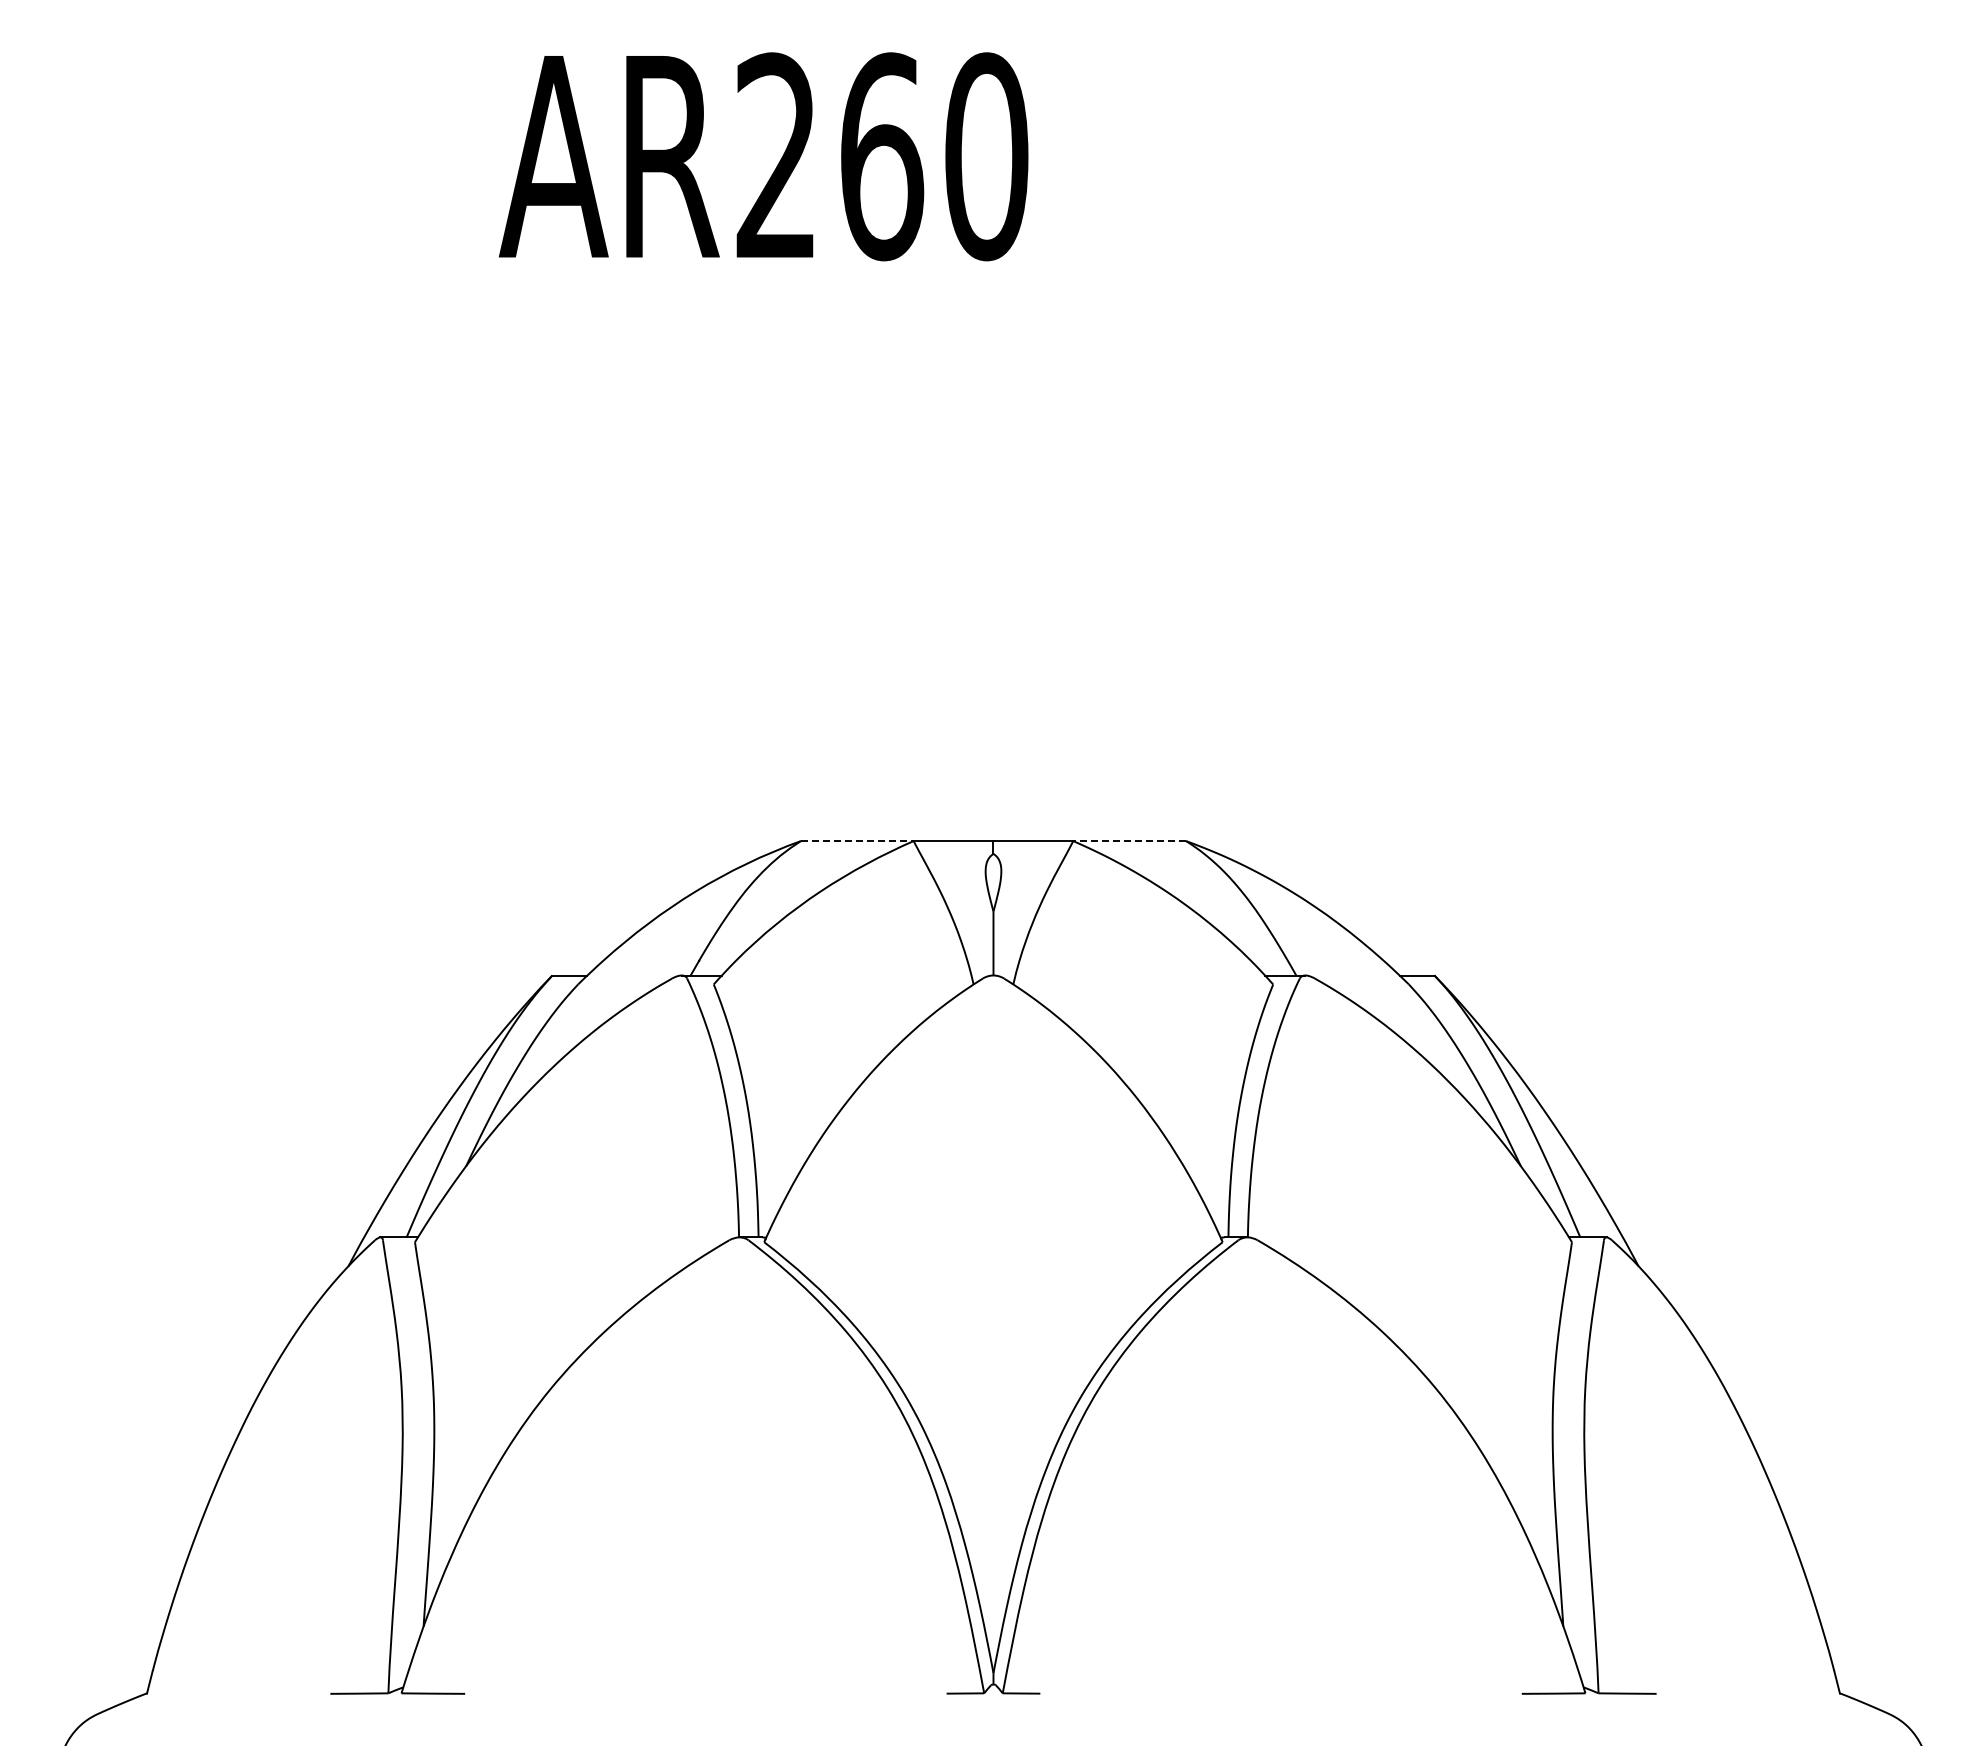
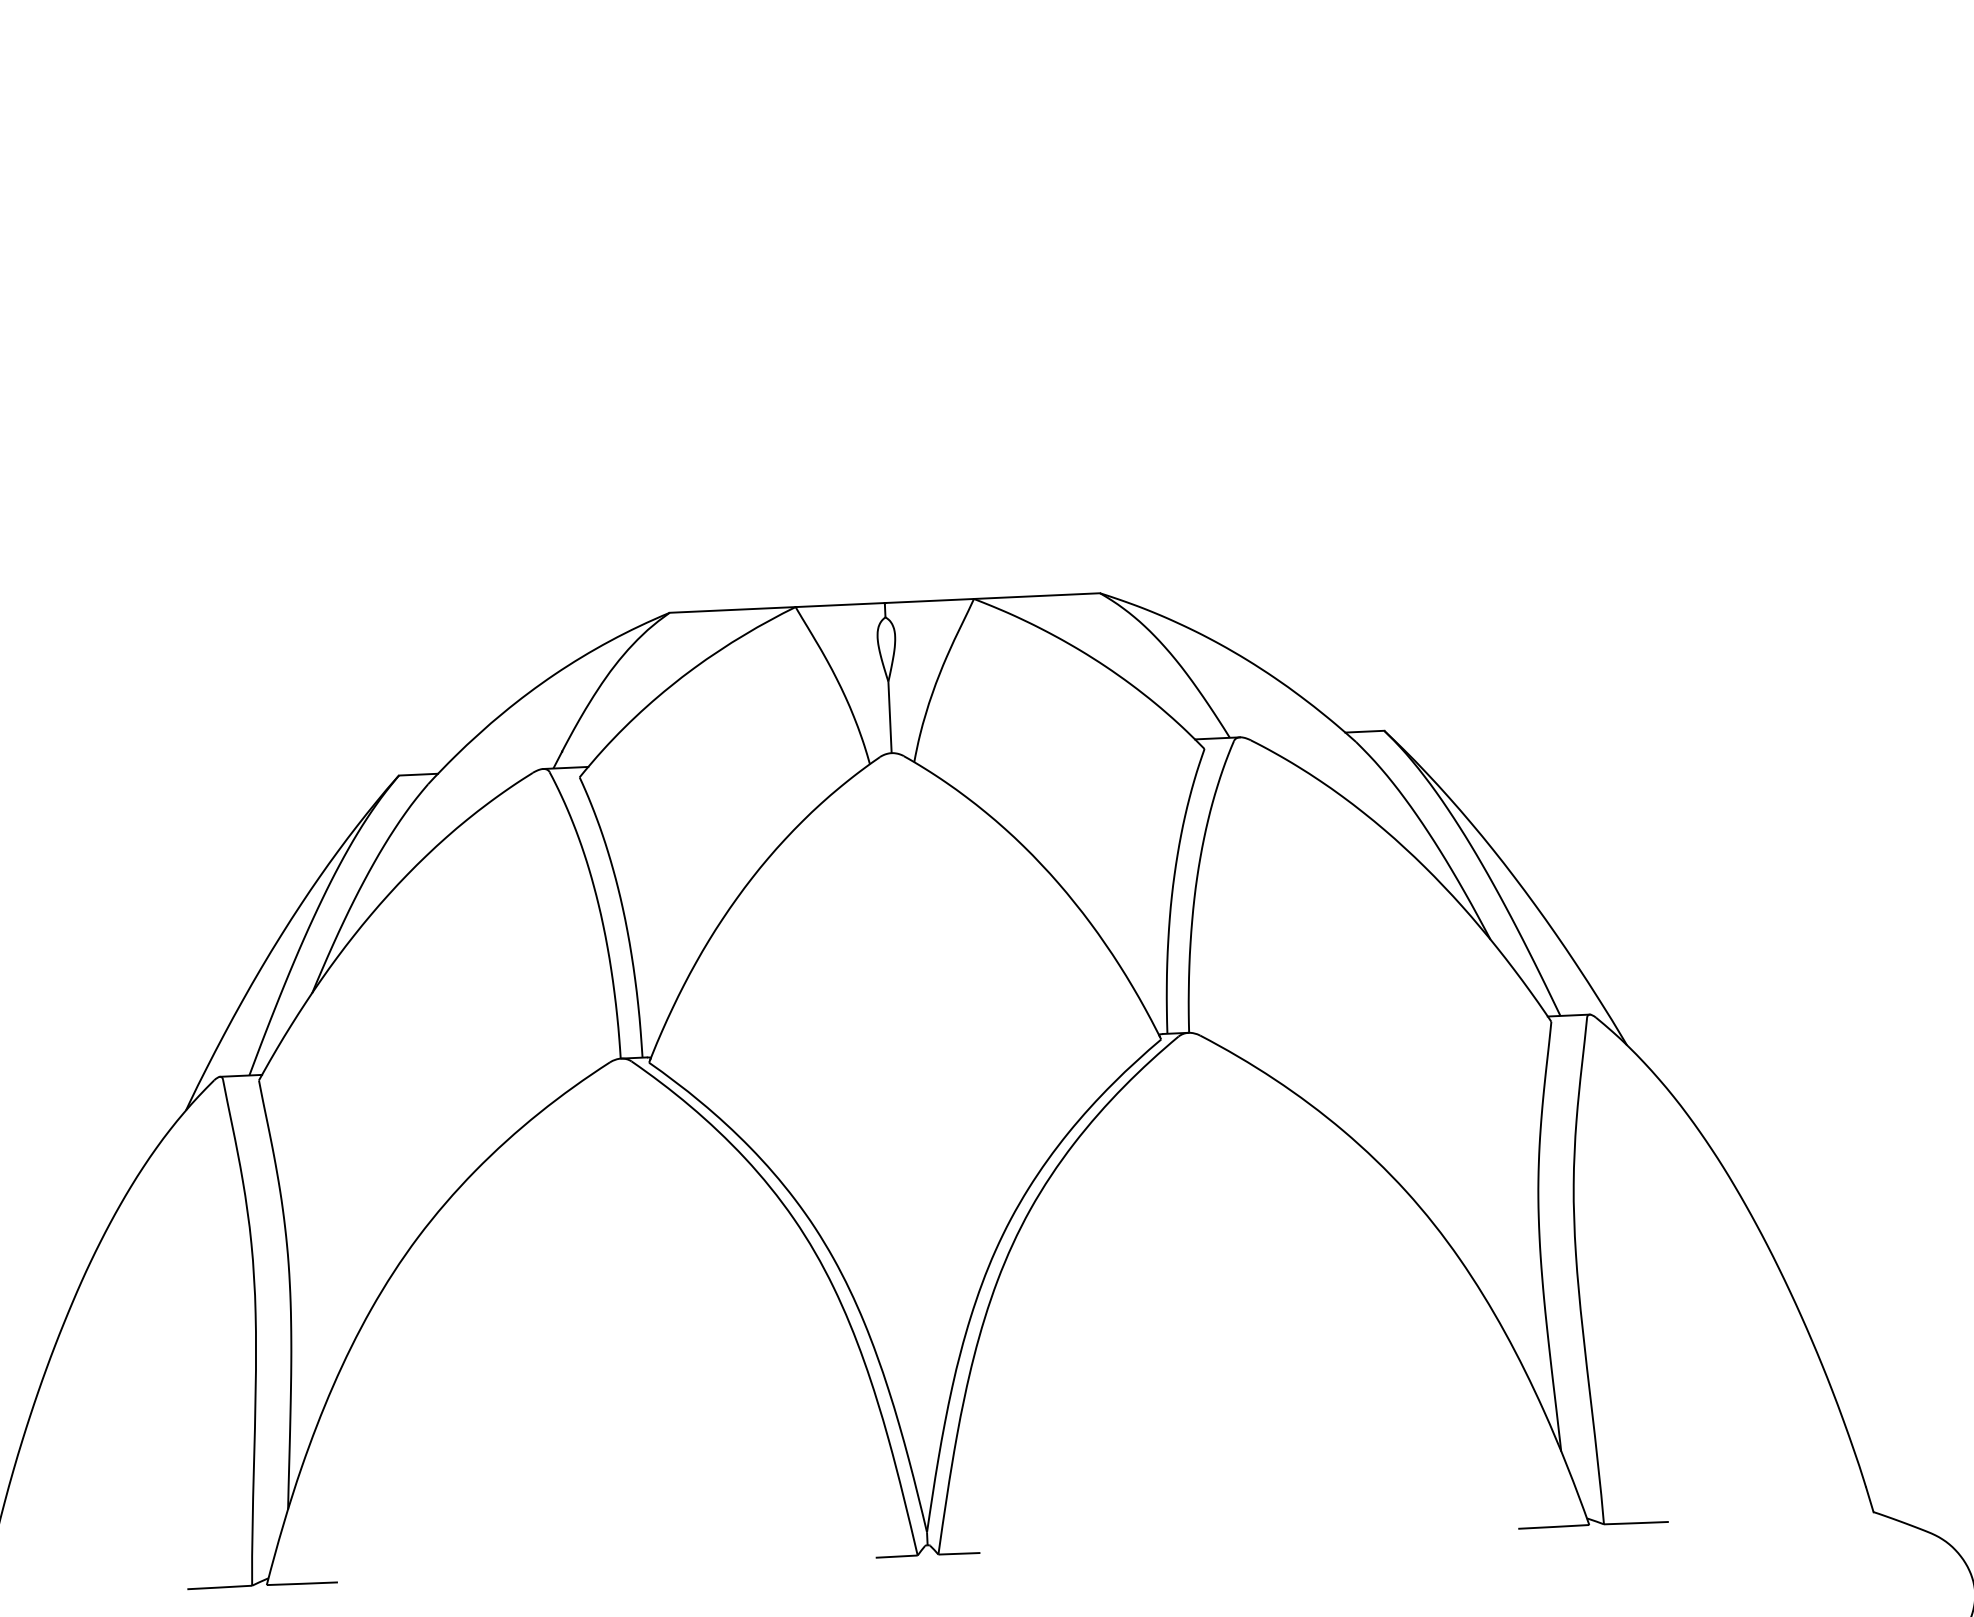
line: (857, 841) -> (732, 610), dashed -> solid
line: (1129, 841) -> (1036, 596), dashed -> solid

